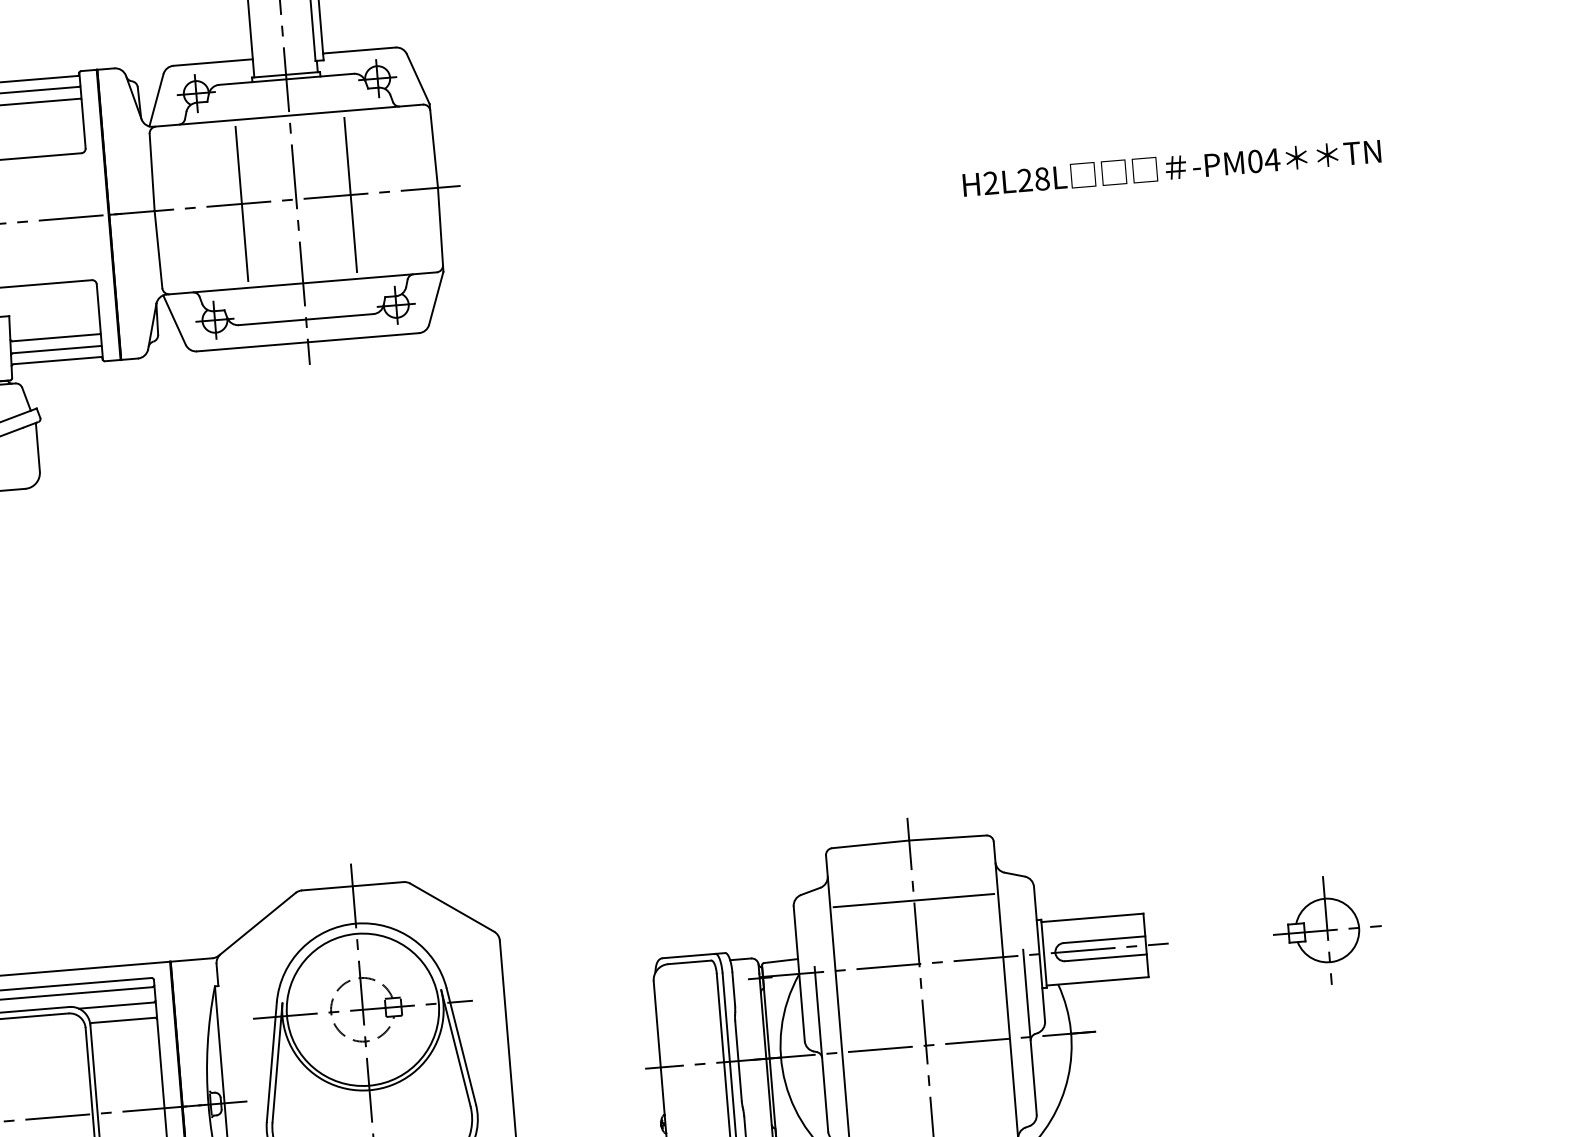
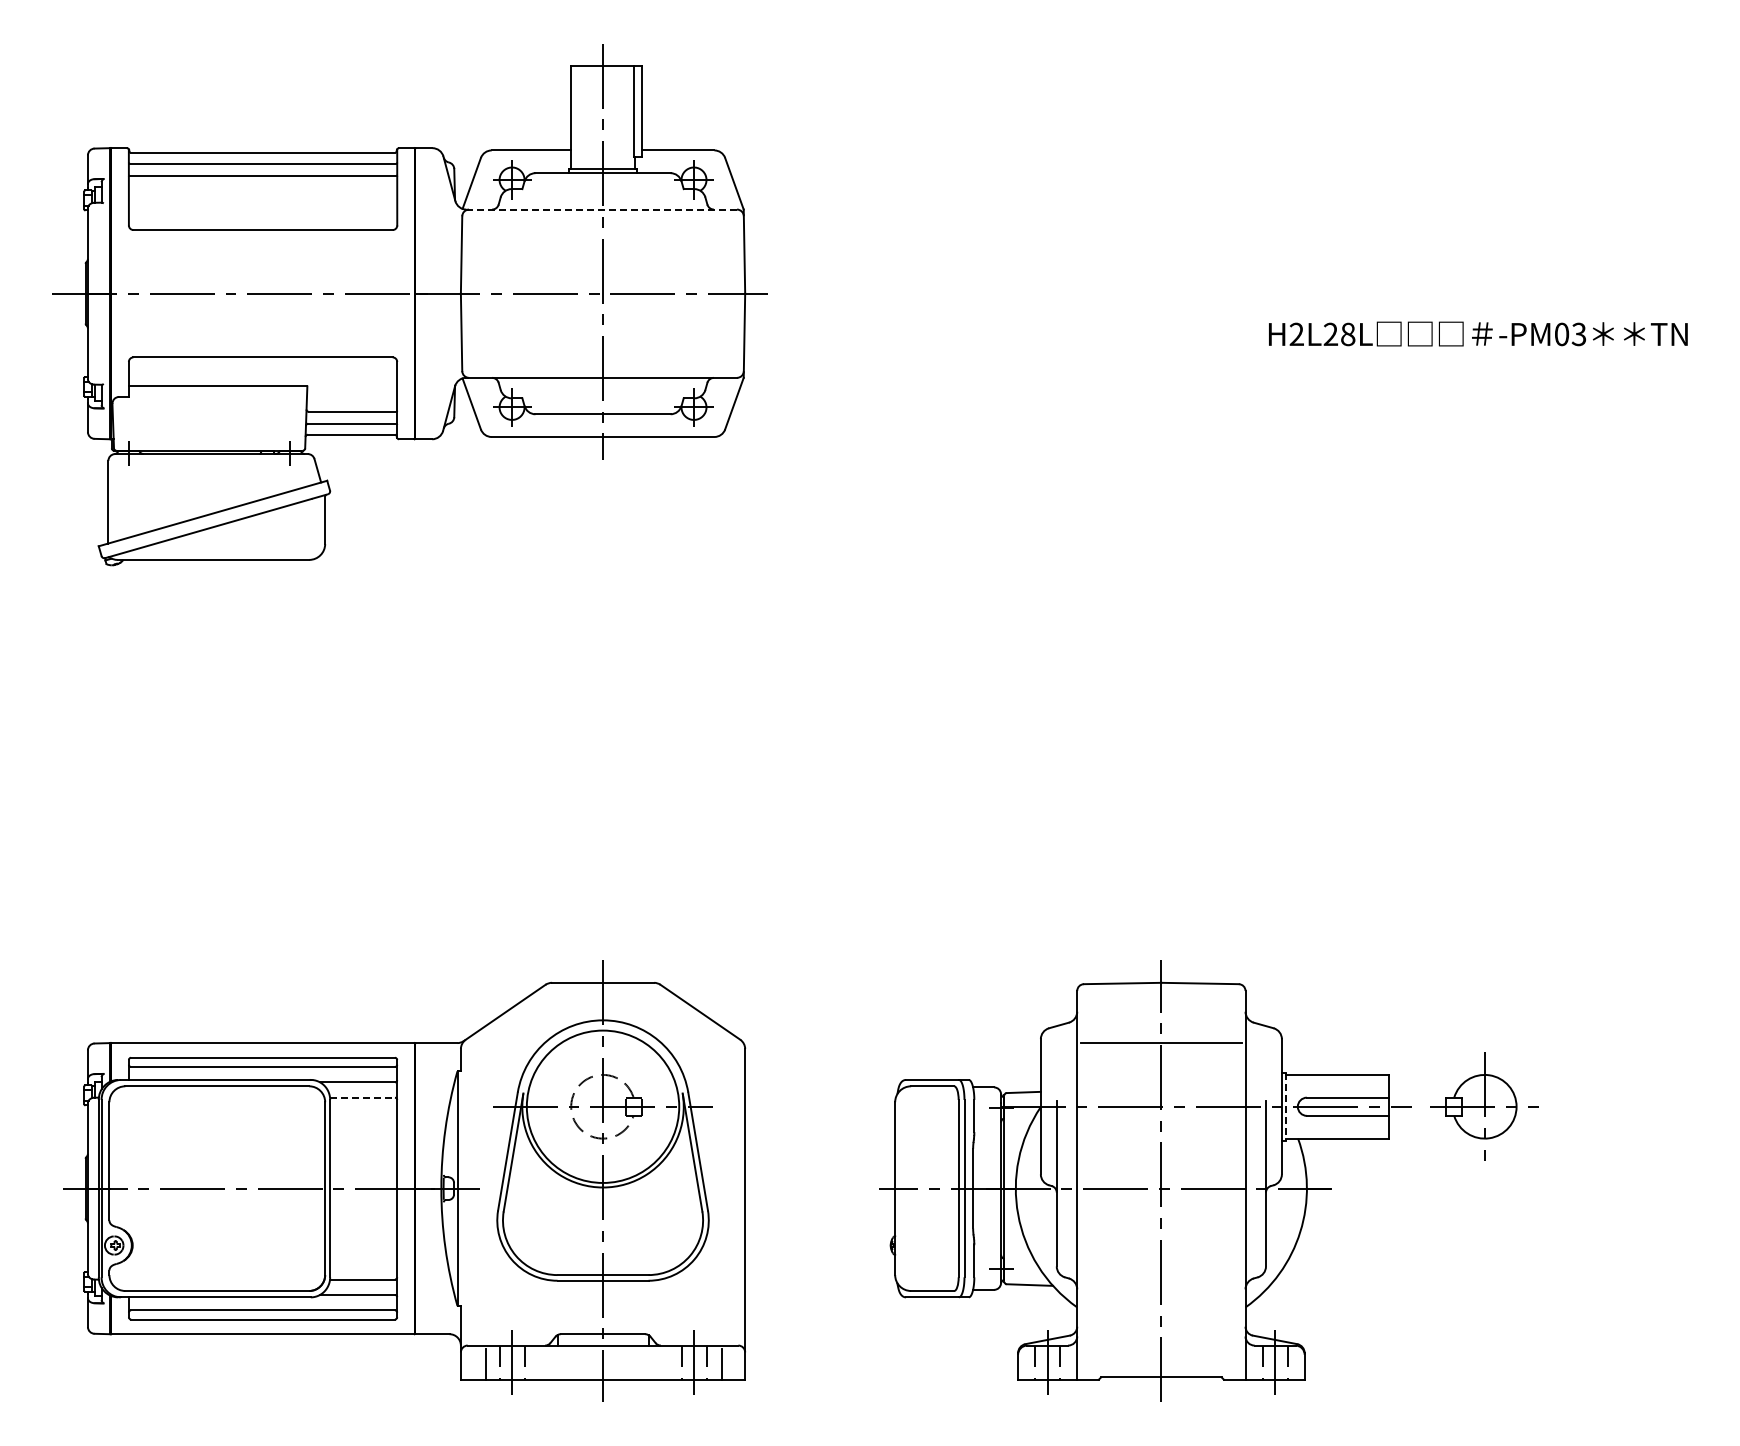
line: (288, 115) -> (602, 209), solid -> dashed
text: (1271, 160) -> (1578, 334), -PM04 -> -PM03
line: (350, 194) -> (657, 293), removed
line: (241, 203) -> (548, 293), removed
part: (1327, 930) -> (1484, 1106), moved
line: (1044, 954) -> (1286, 1107), solid -> dashed
line: (123, 1020) -> (363, 1097), solid -> dashed

